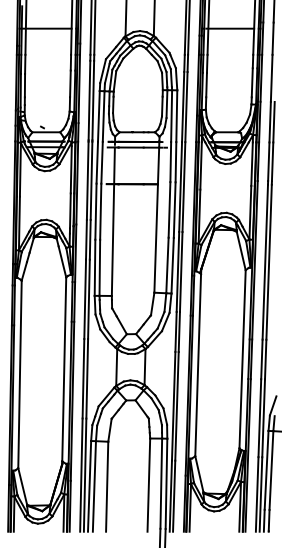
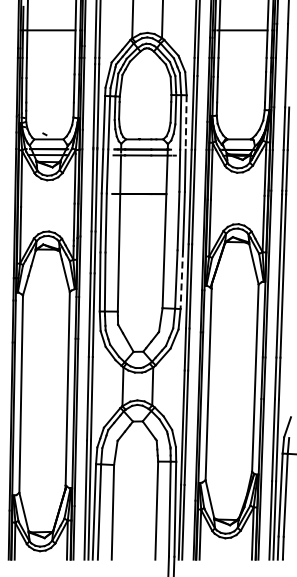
line: (177, 116) -> (186, 122), solid -> dashed
line: (172, 266) -> (181, 280), solid -> dashed

